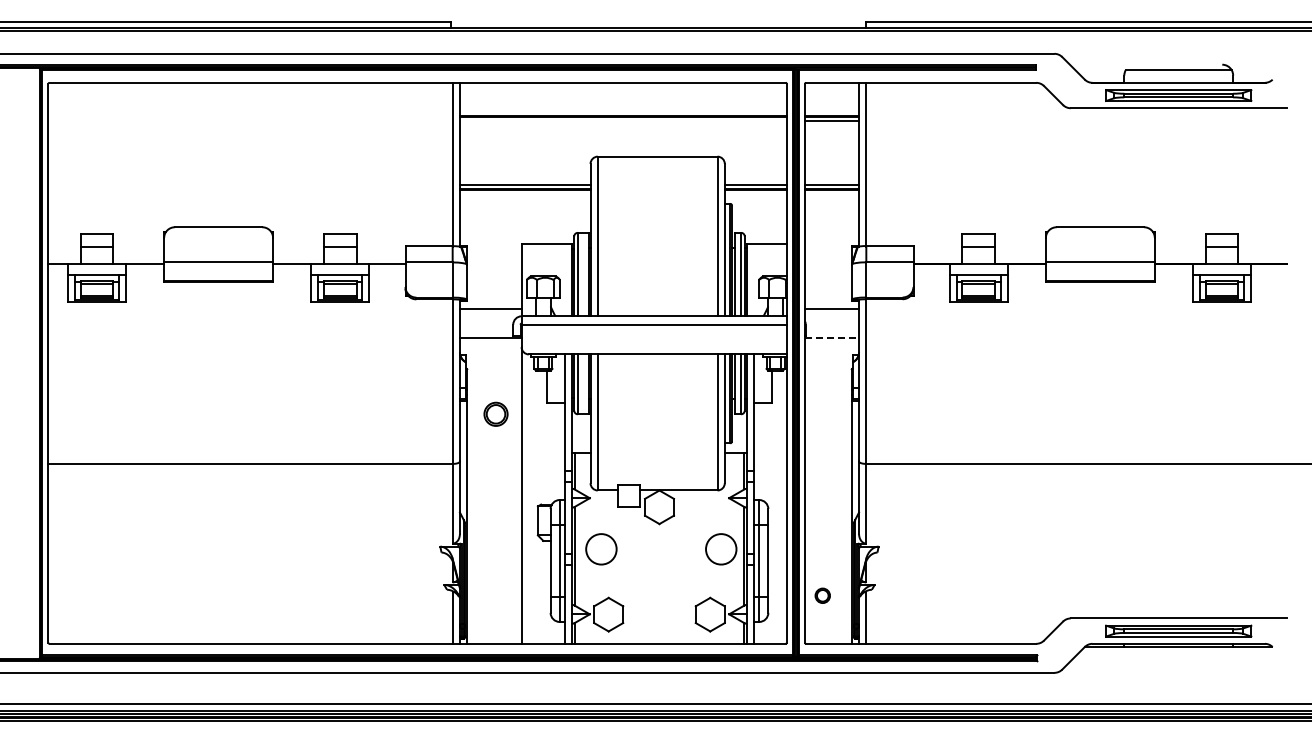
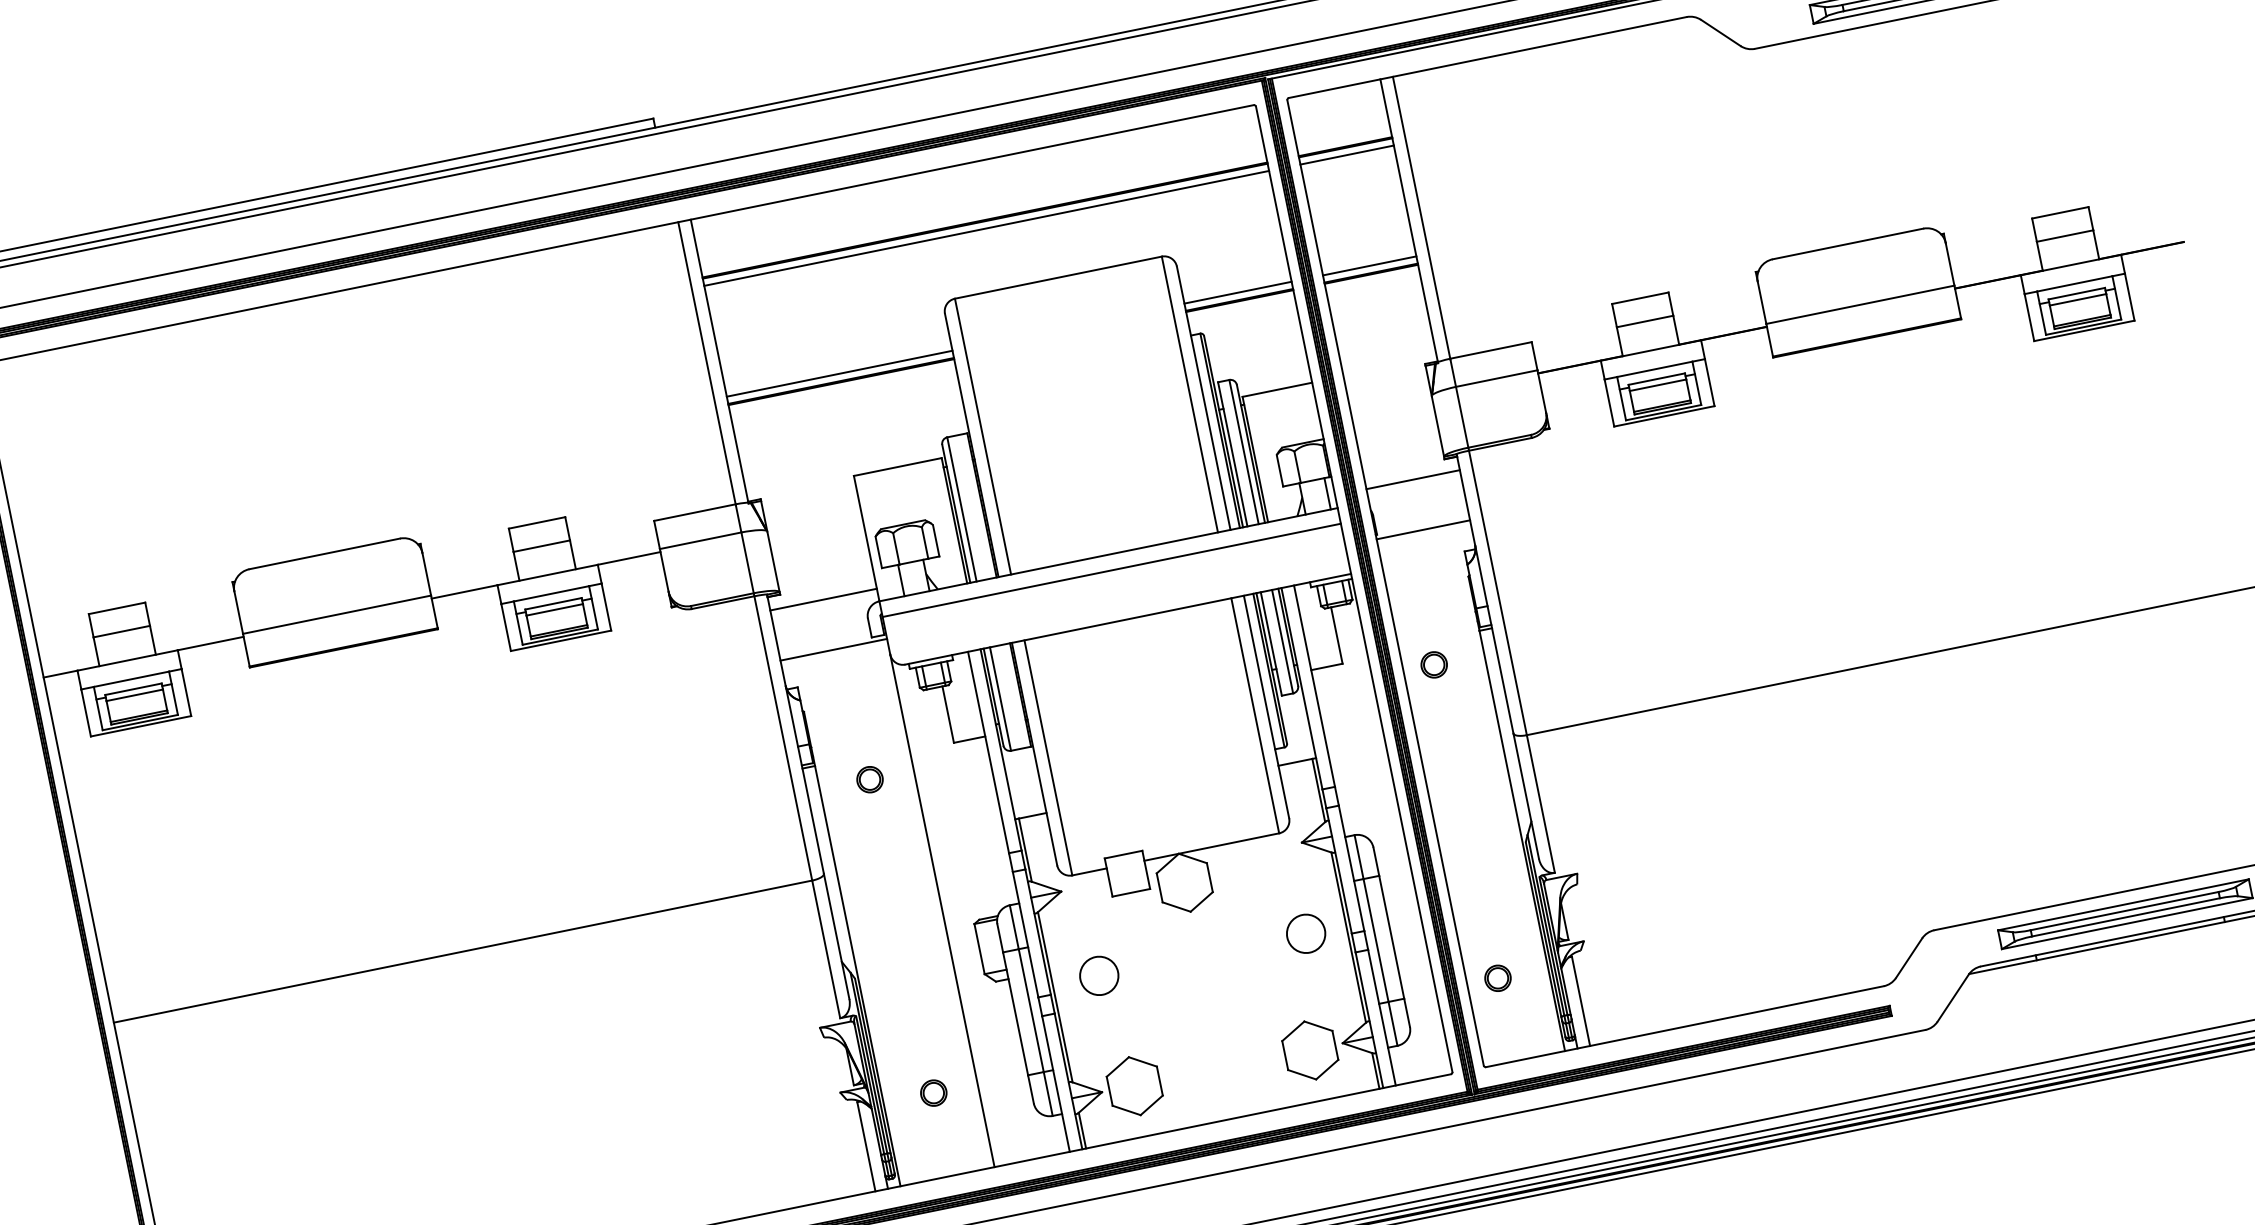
line: (622, 121) -> (985, 229), added
line: (832, 338) -> (1424, 530), dashed -> solid
circle: (496, 414) -> (870, 779), size x0.62
circle: (822, 414) -> (1433, 665), added
circle: (601, 549) -> (1099, 976), size x0.71
circle: (720, 549) -> (1305, 934), size x0.71
circle: (496, 595) -> (934, 1092), added

